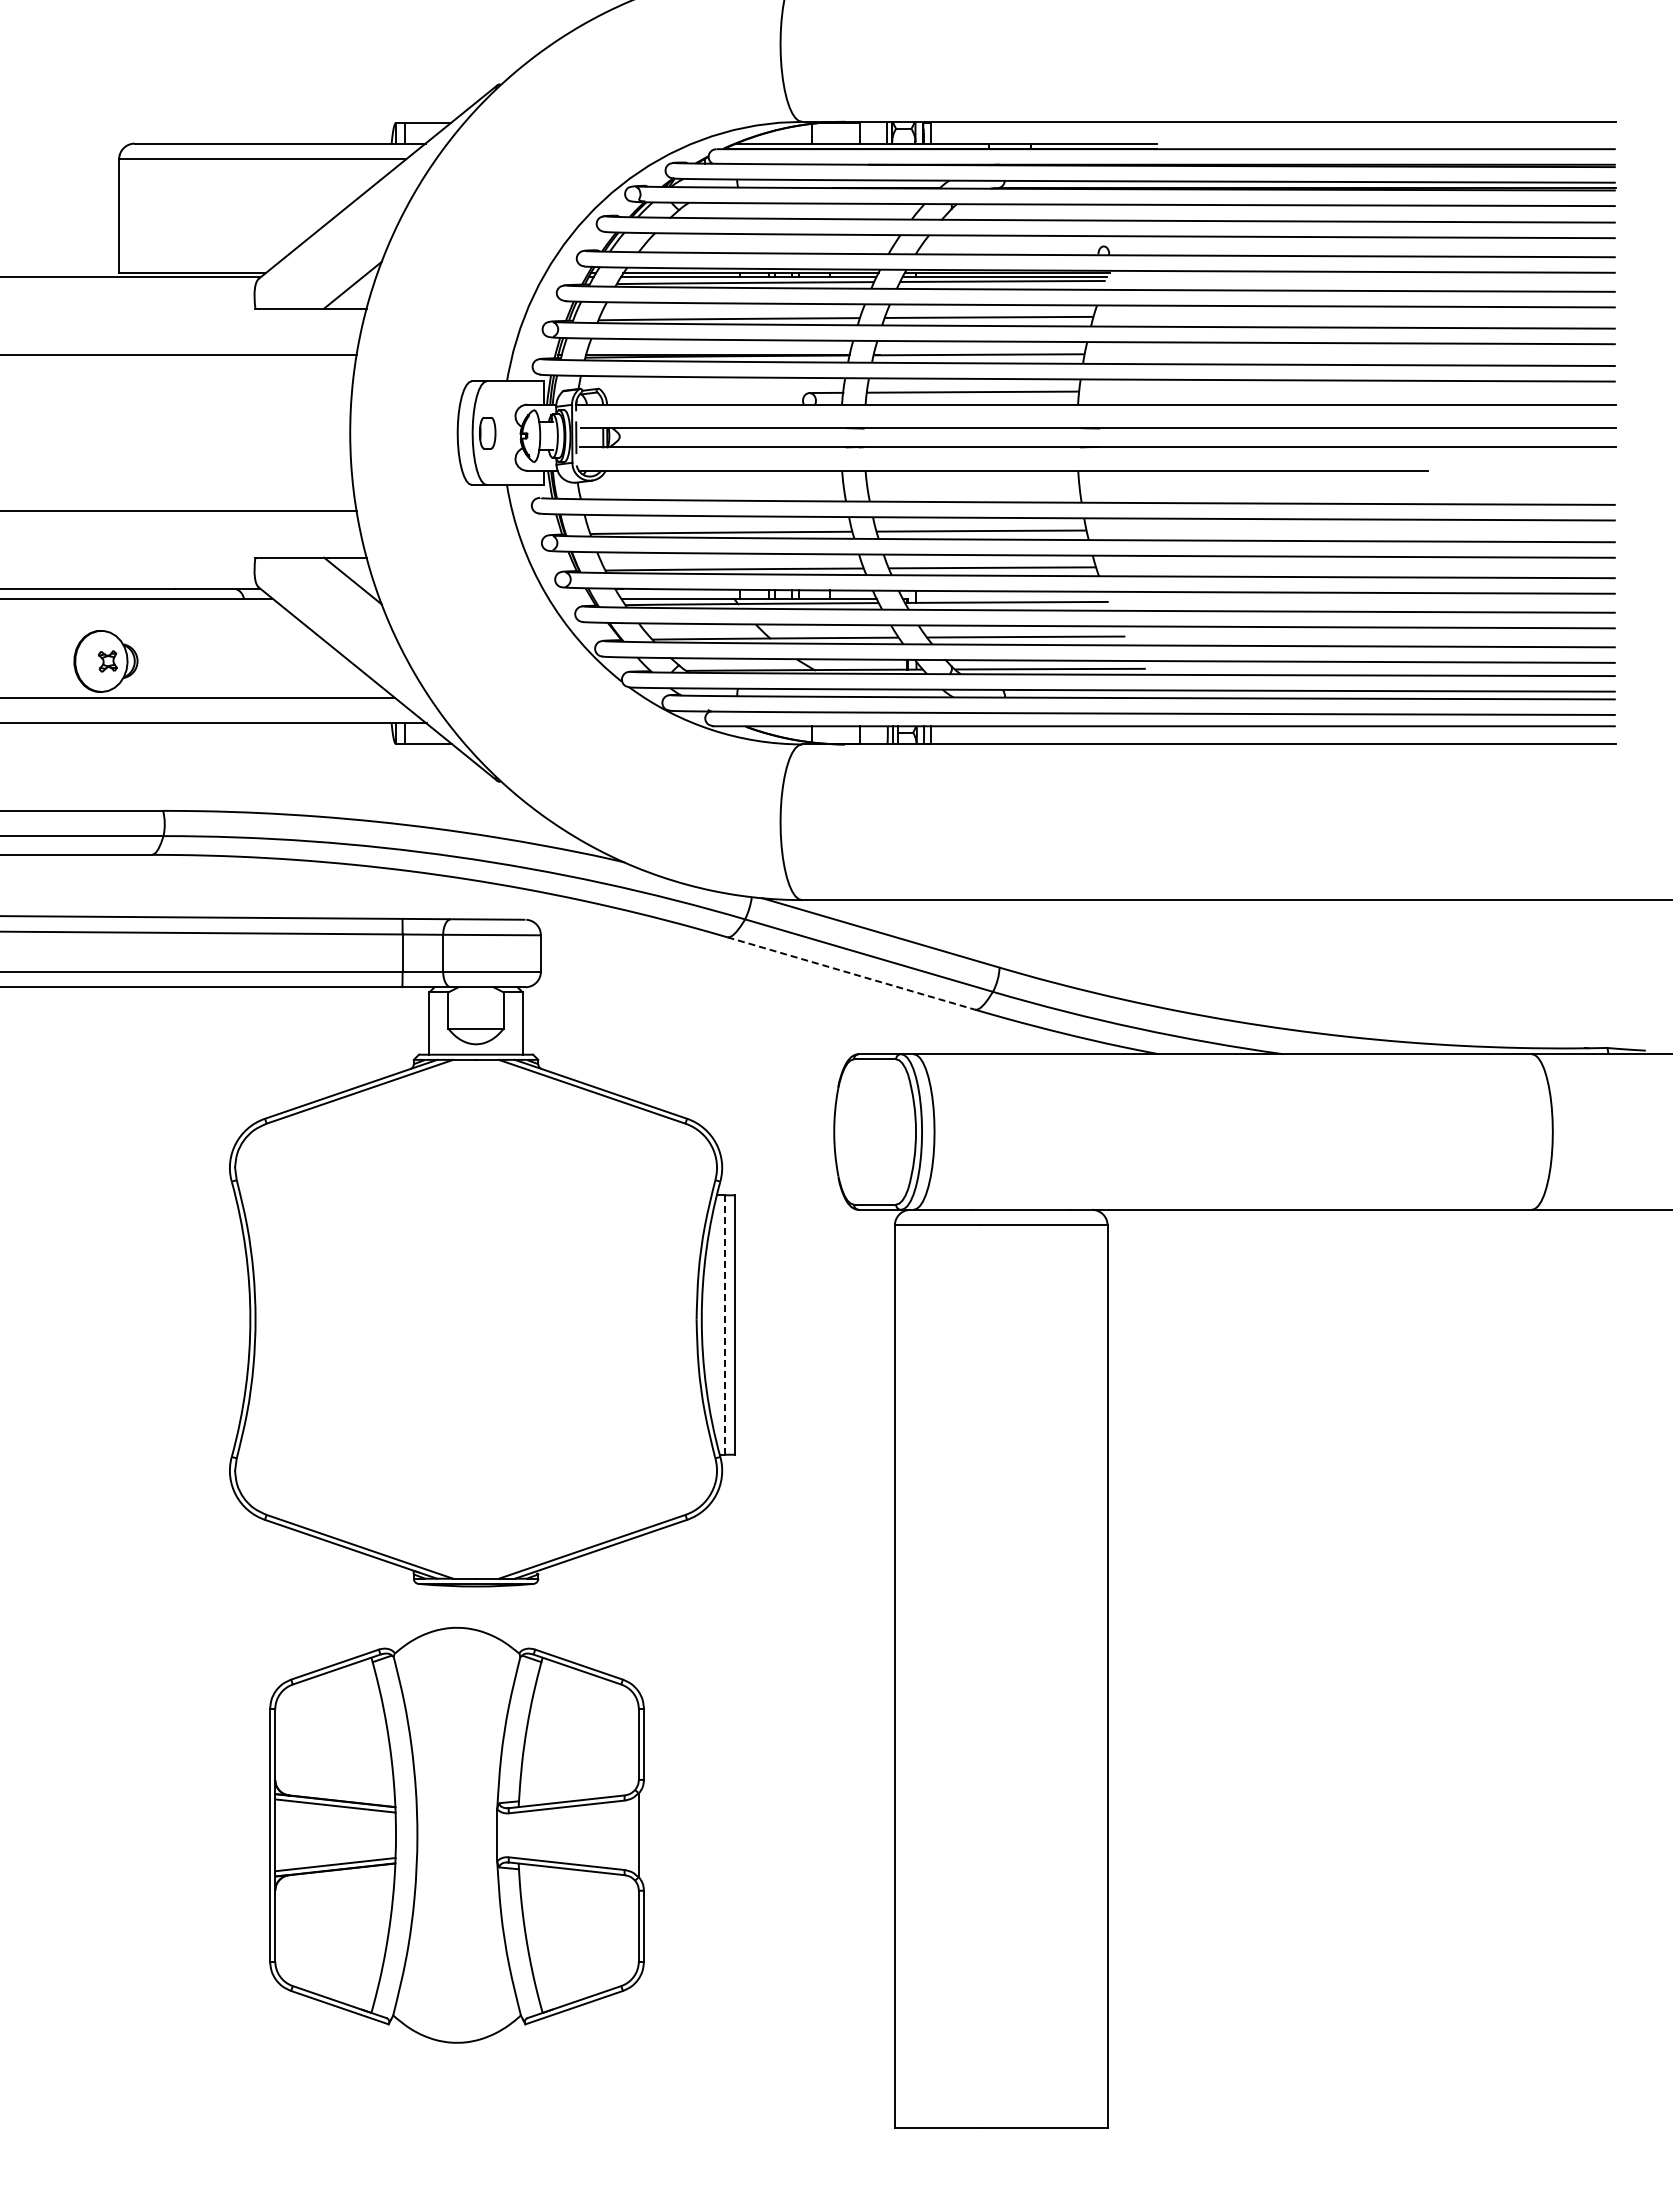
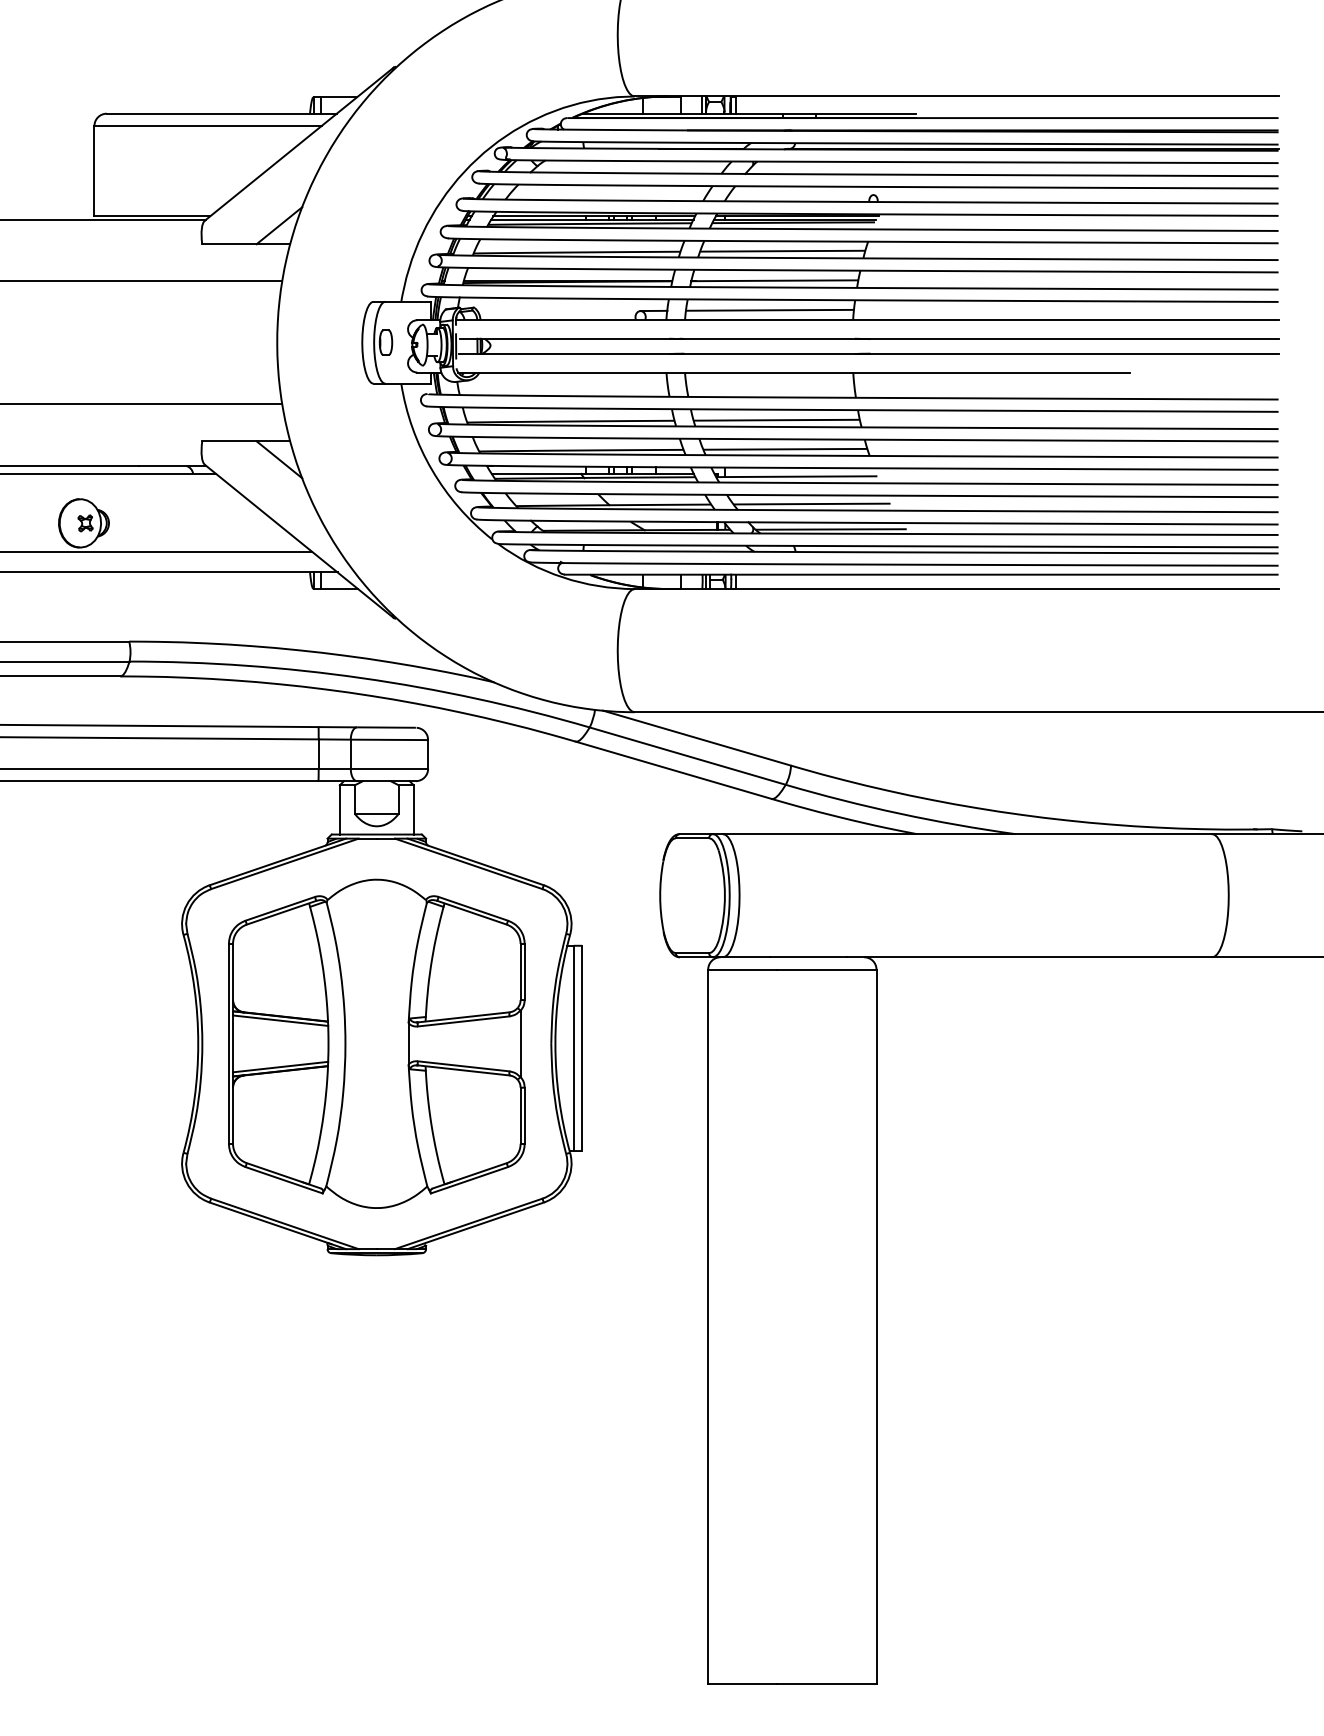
line: (851, 973) -> (673, 770), dashed -> solid
line: (725, 1325) -> (574, 1048), dashed -> solid
part: (456, 1834) -> (376, 1043), moved

